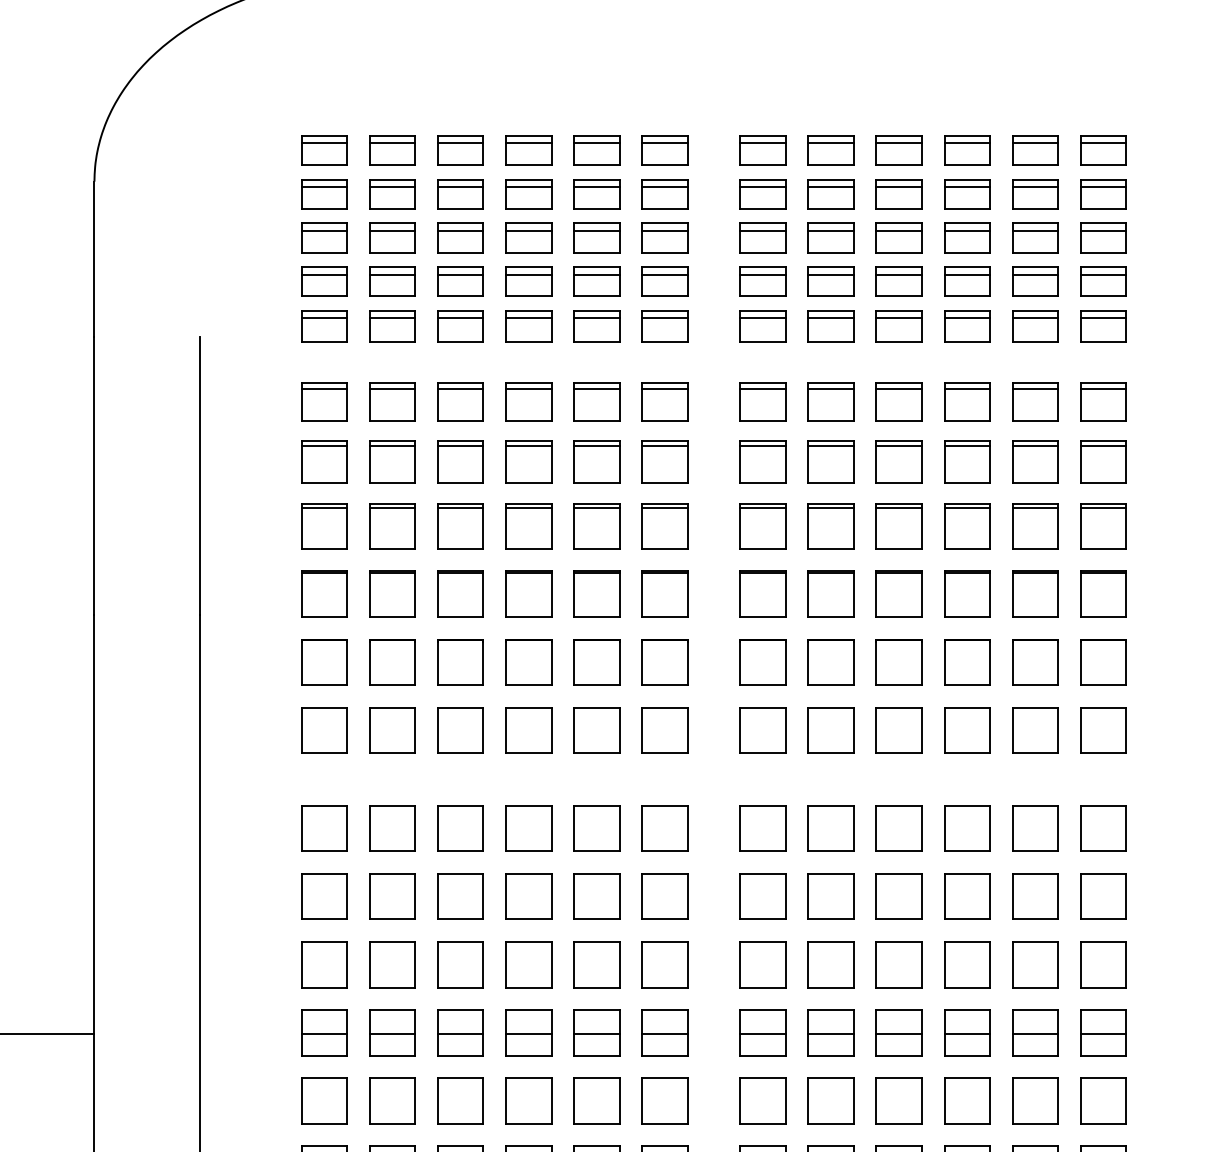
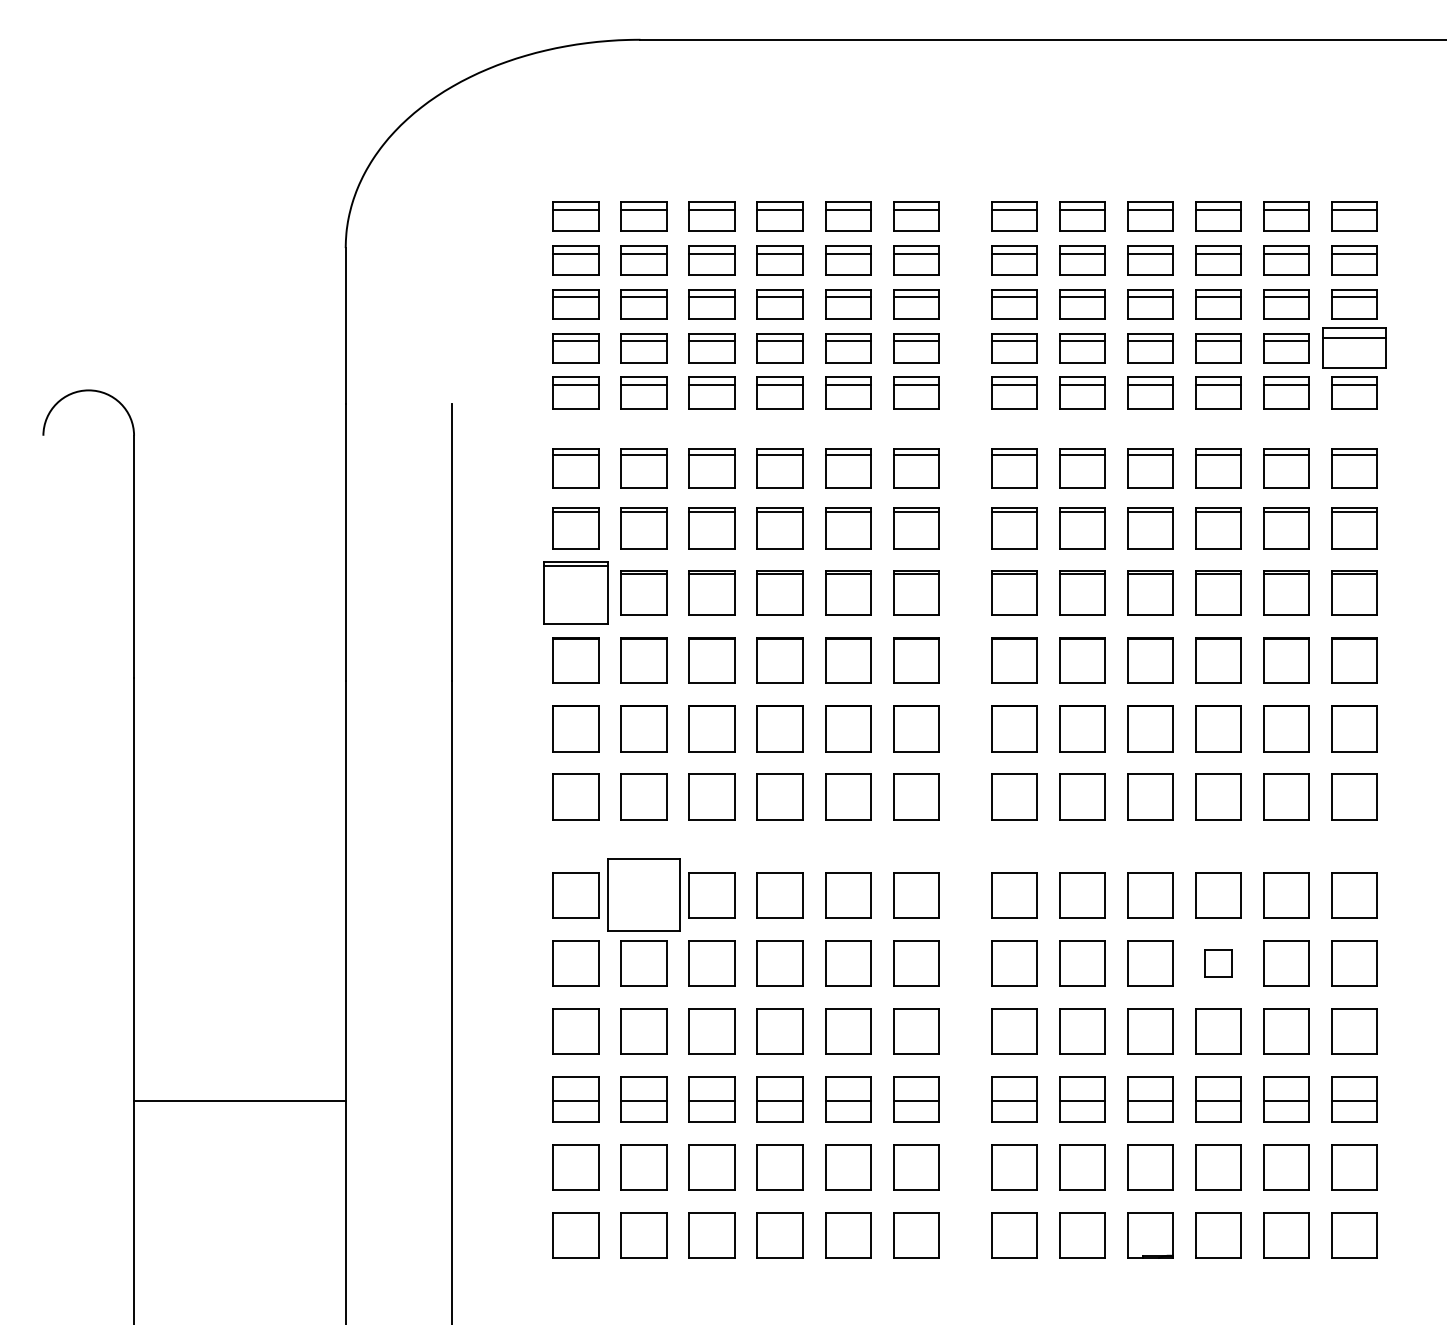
part: (1103, 282) -> (1354, 348), size x1.4
part: (324, 526) -> (575, 592), size x1.4
part: (392, 829) -> (643, 895), size x1.6
part: (967, 897) -> (1218, 963), size x0.6

